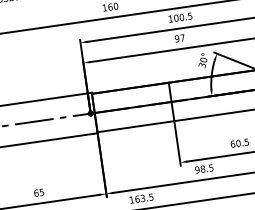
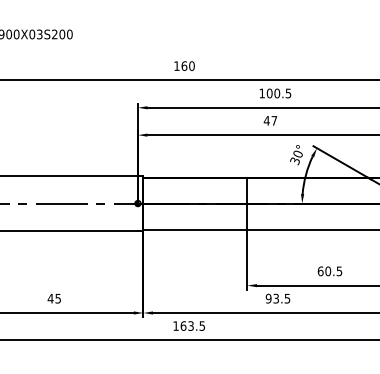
text: (176, 38) -> (266, 120), 97 -> 47
text: (203, 169) -> (276, 298), 98.5 -> 93.5
text: (36, 193) -> (50, 298), 65 -> 45

